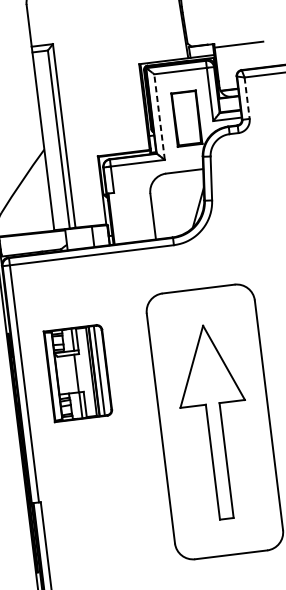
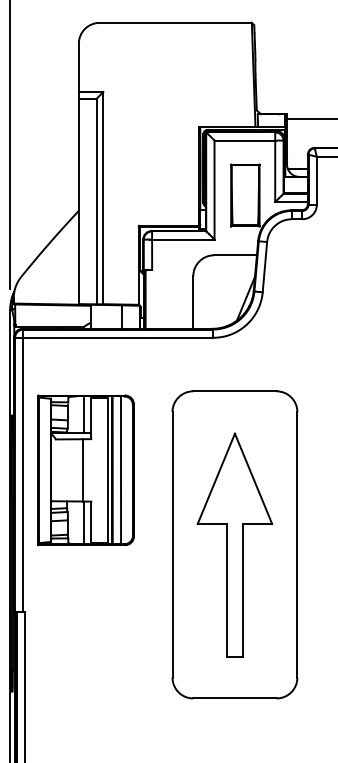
line: (246, 98) -> (316, 180), dashed -> solid
line: (159, 116) -> (214, 189), dashed -> solid
part: (77, 373) -> (85, 470), size x1.43

